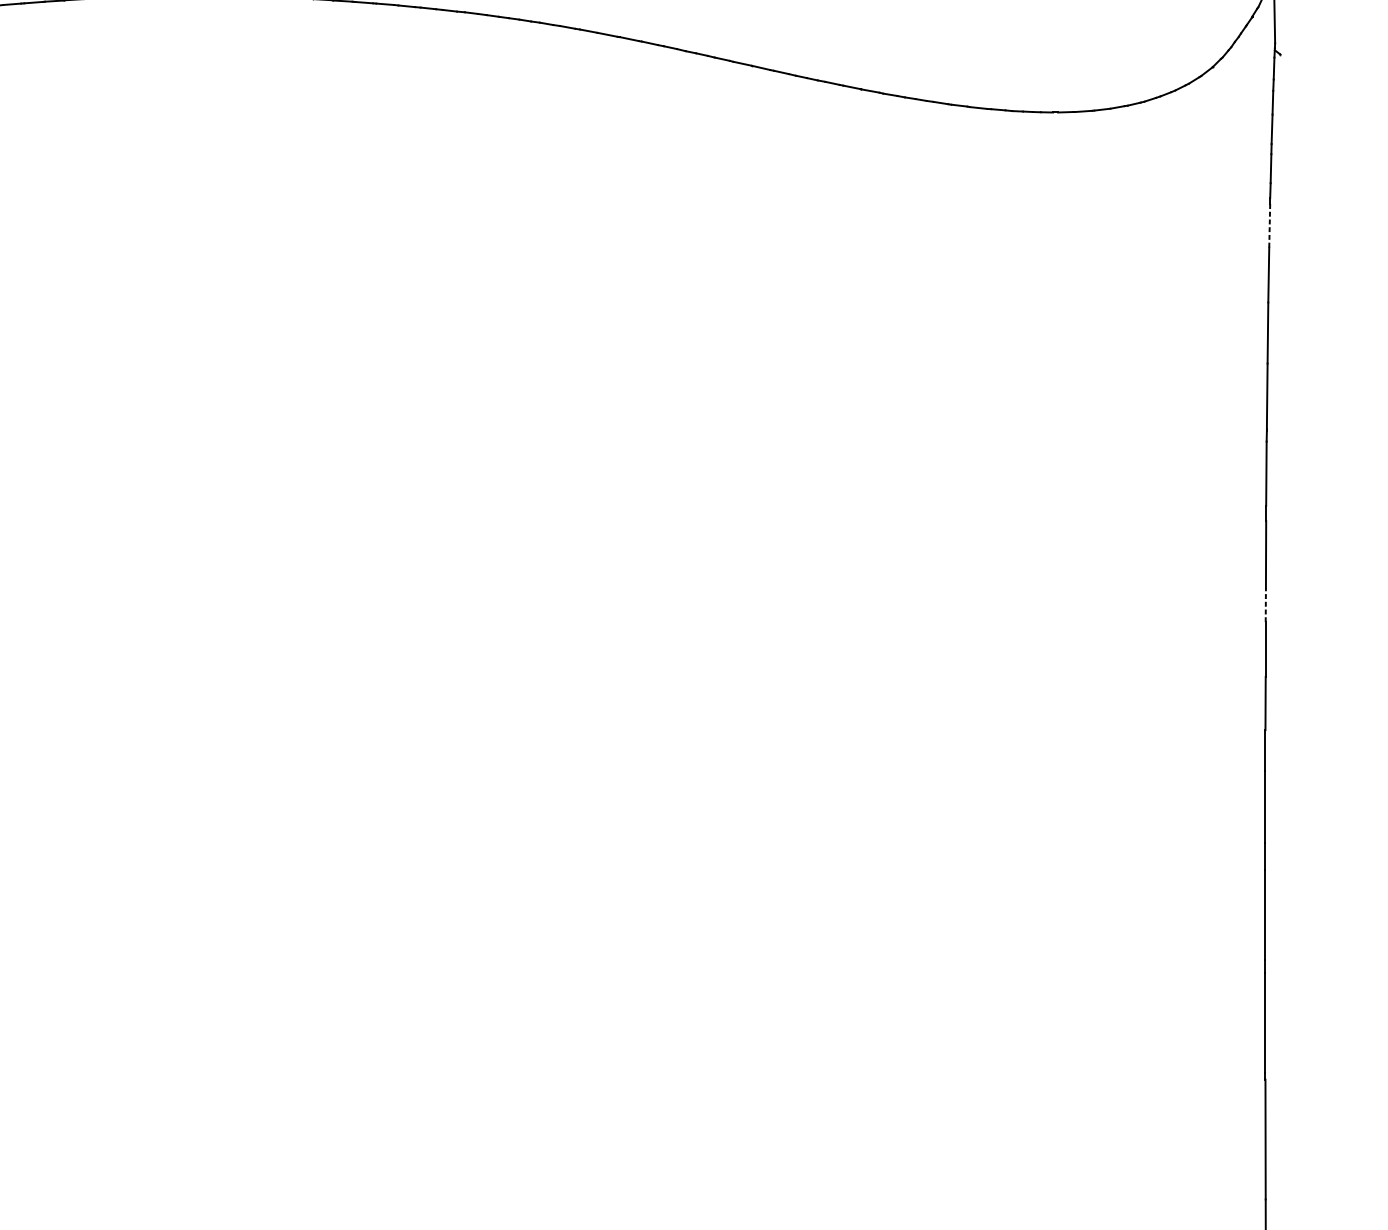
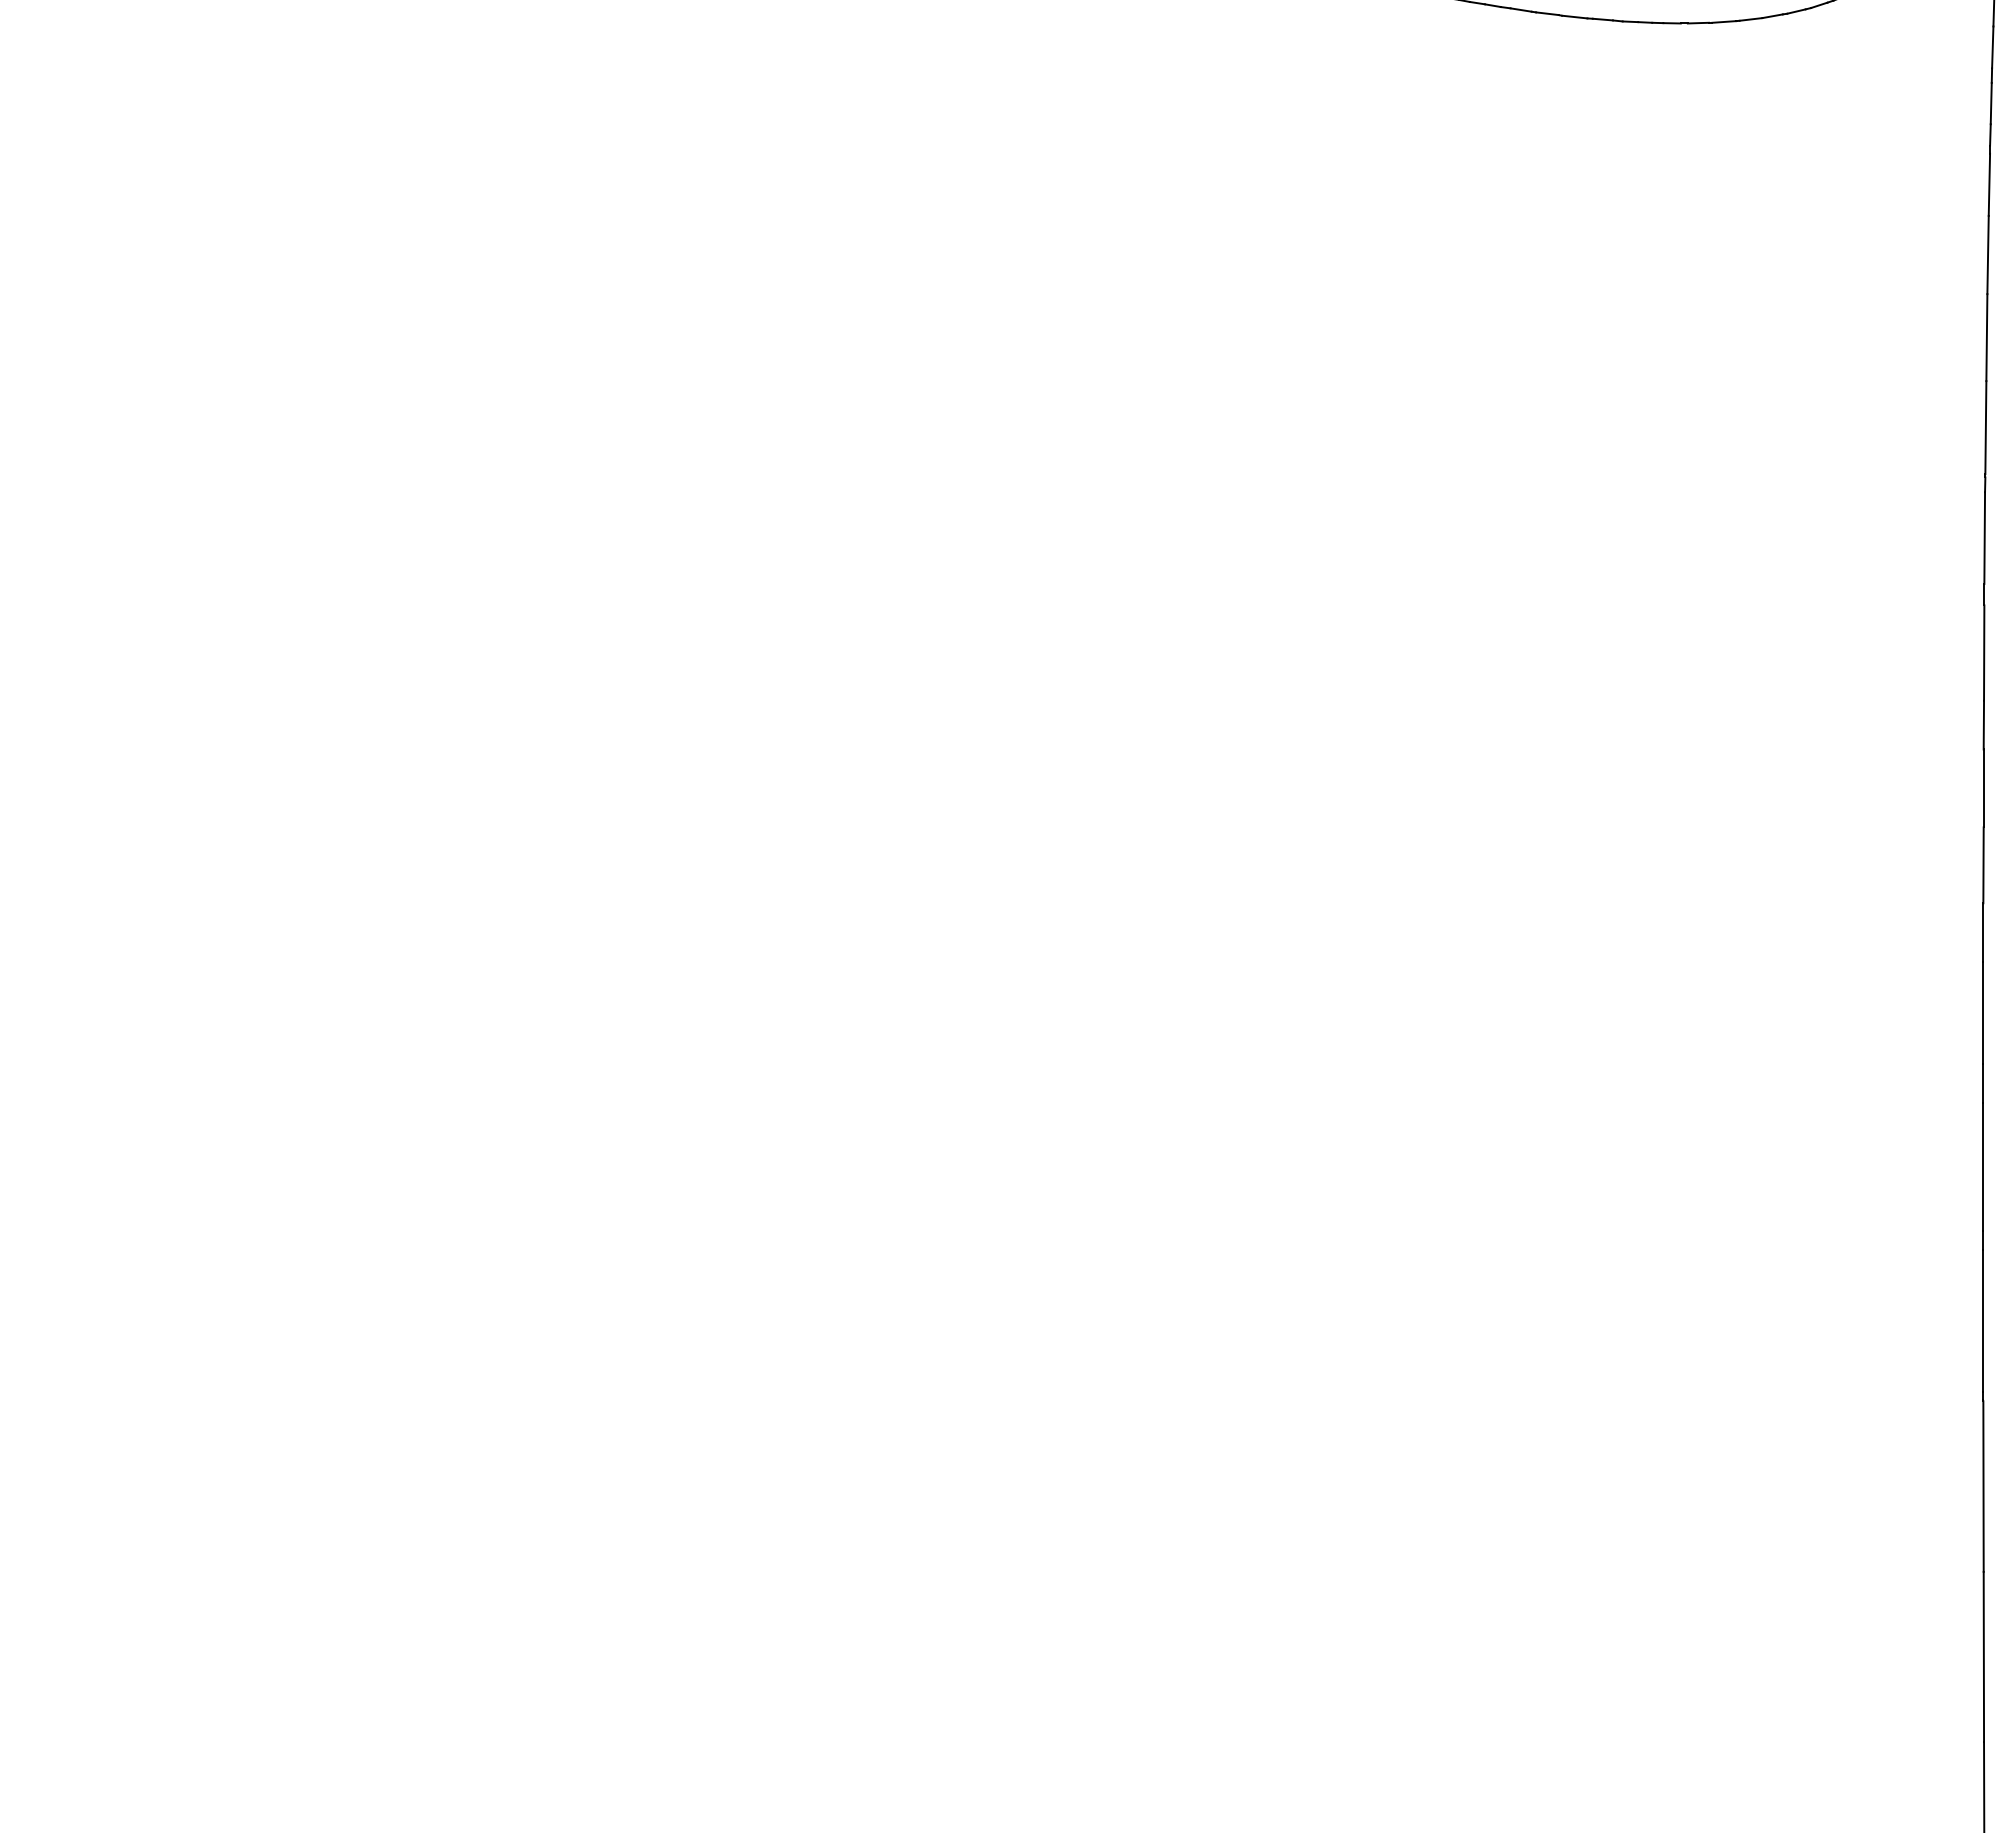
line: (1269, 225) -> (1989, 184), dashed -> solid
line: (1265, 604) -> (1983, 724), dashed -> solid

